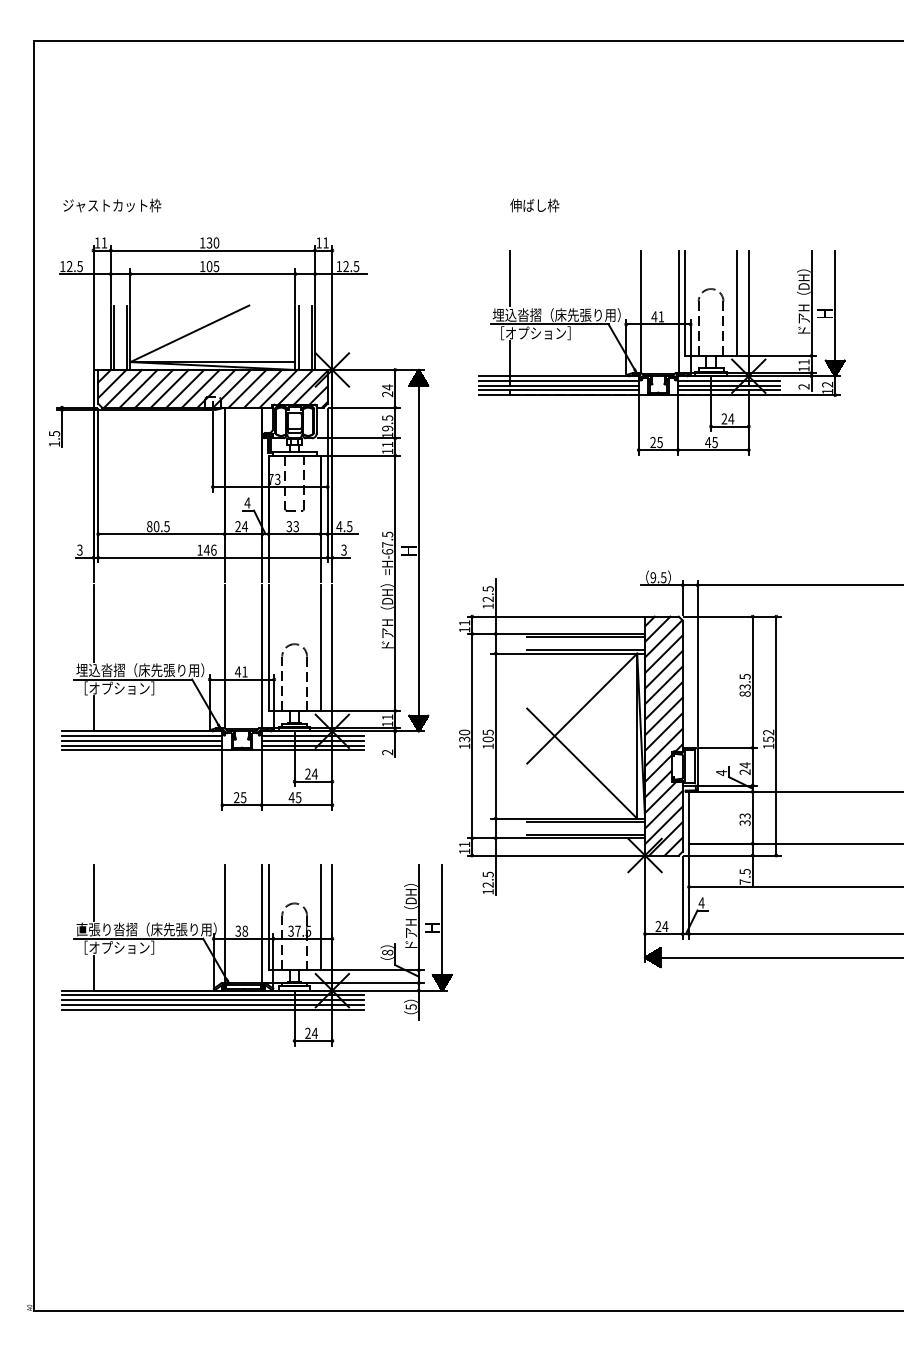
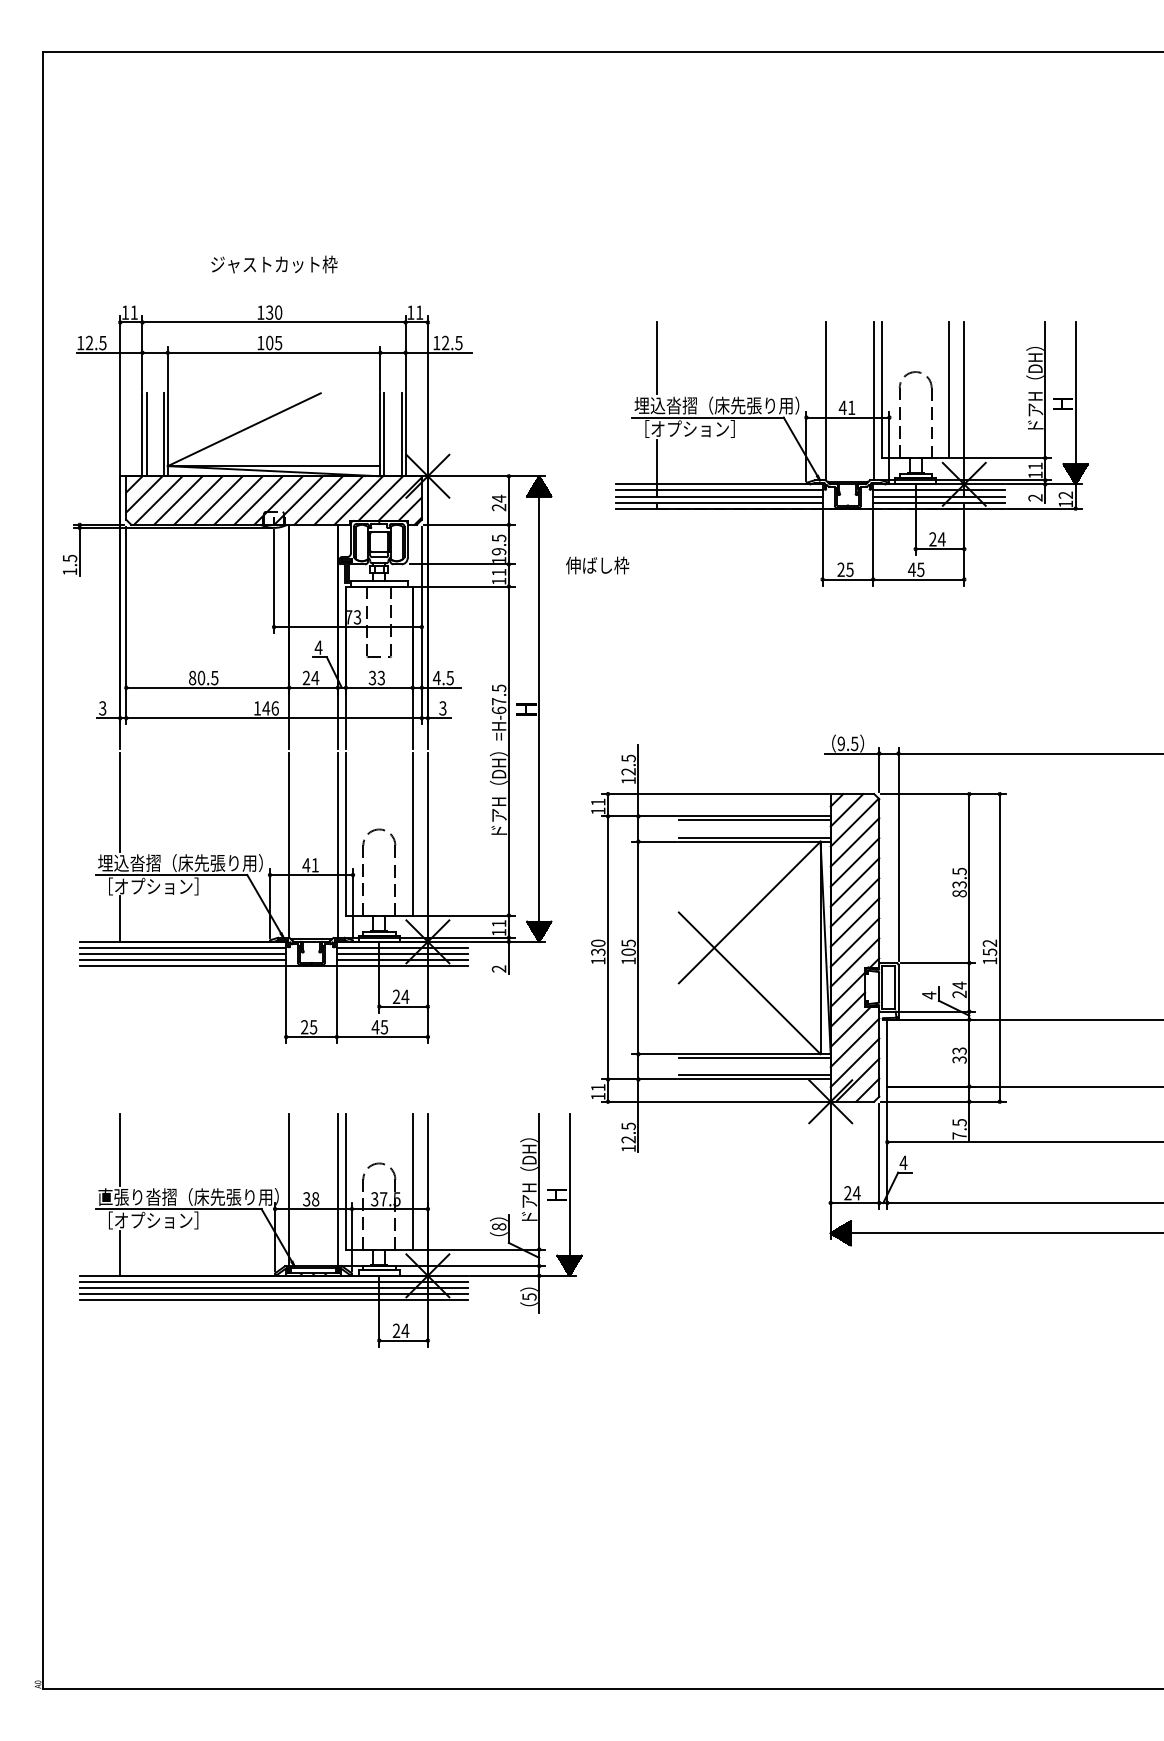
text: (112, 205) -> (274, 264), moved
text: (534, 205) -> (597, 565), moved

